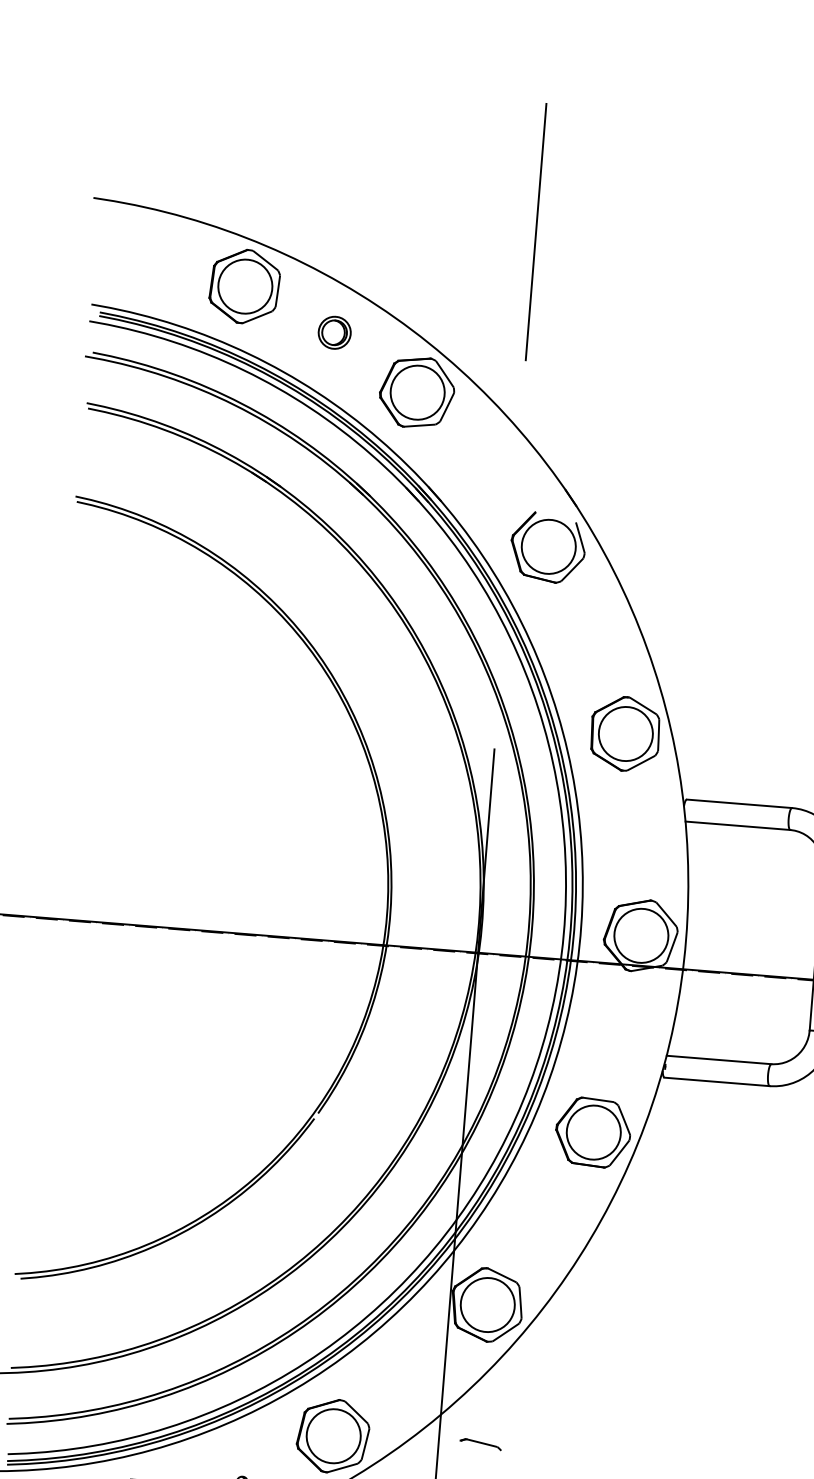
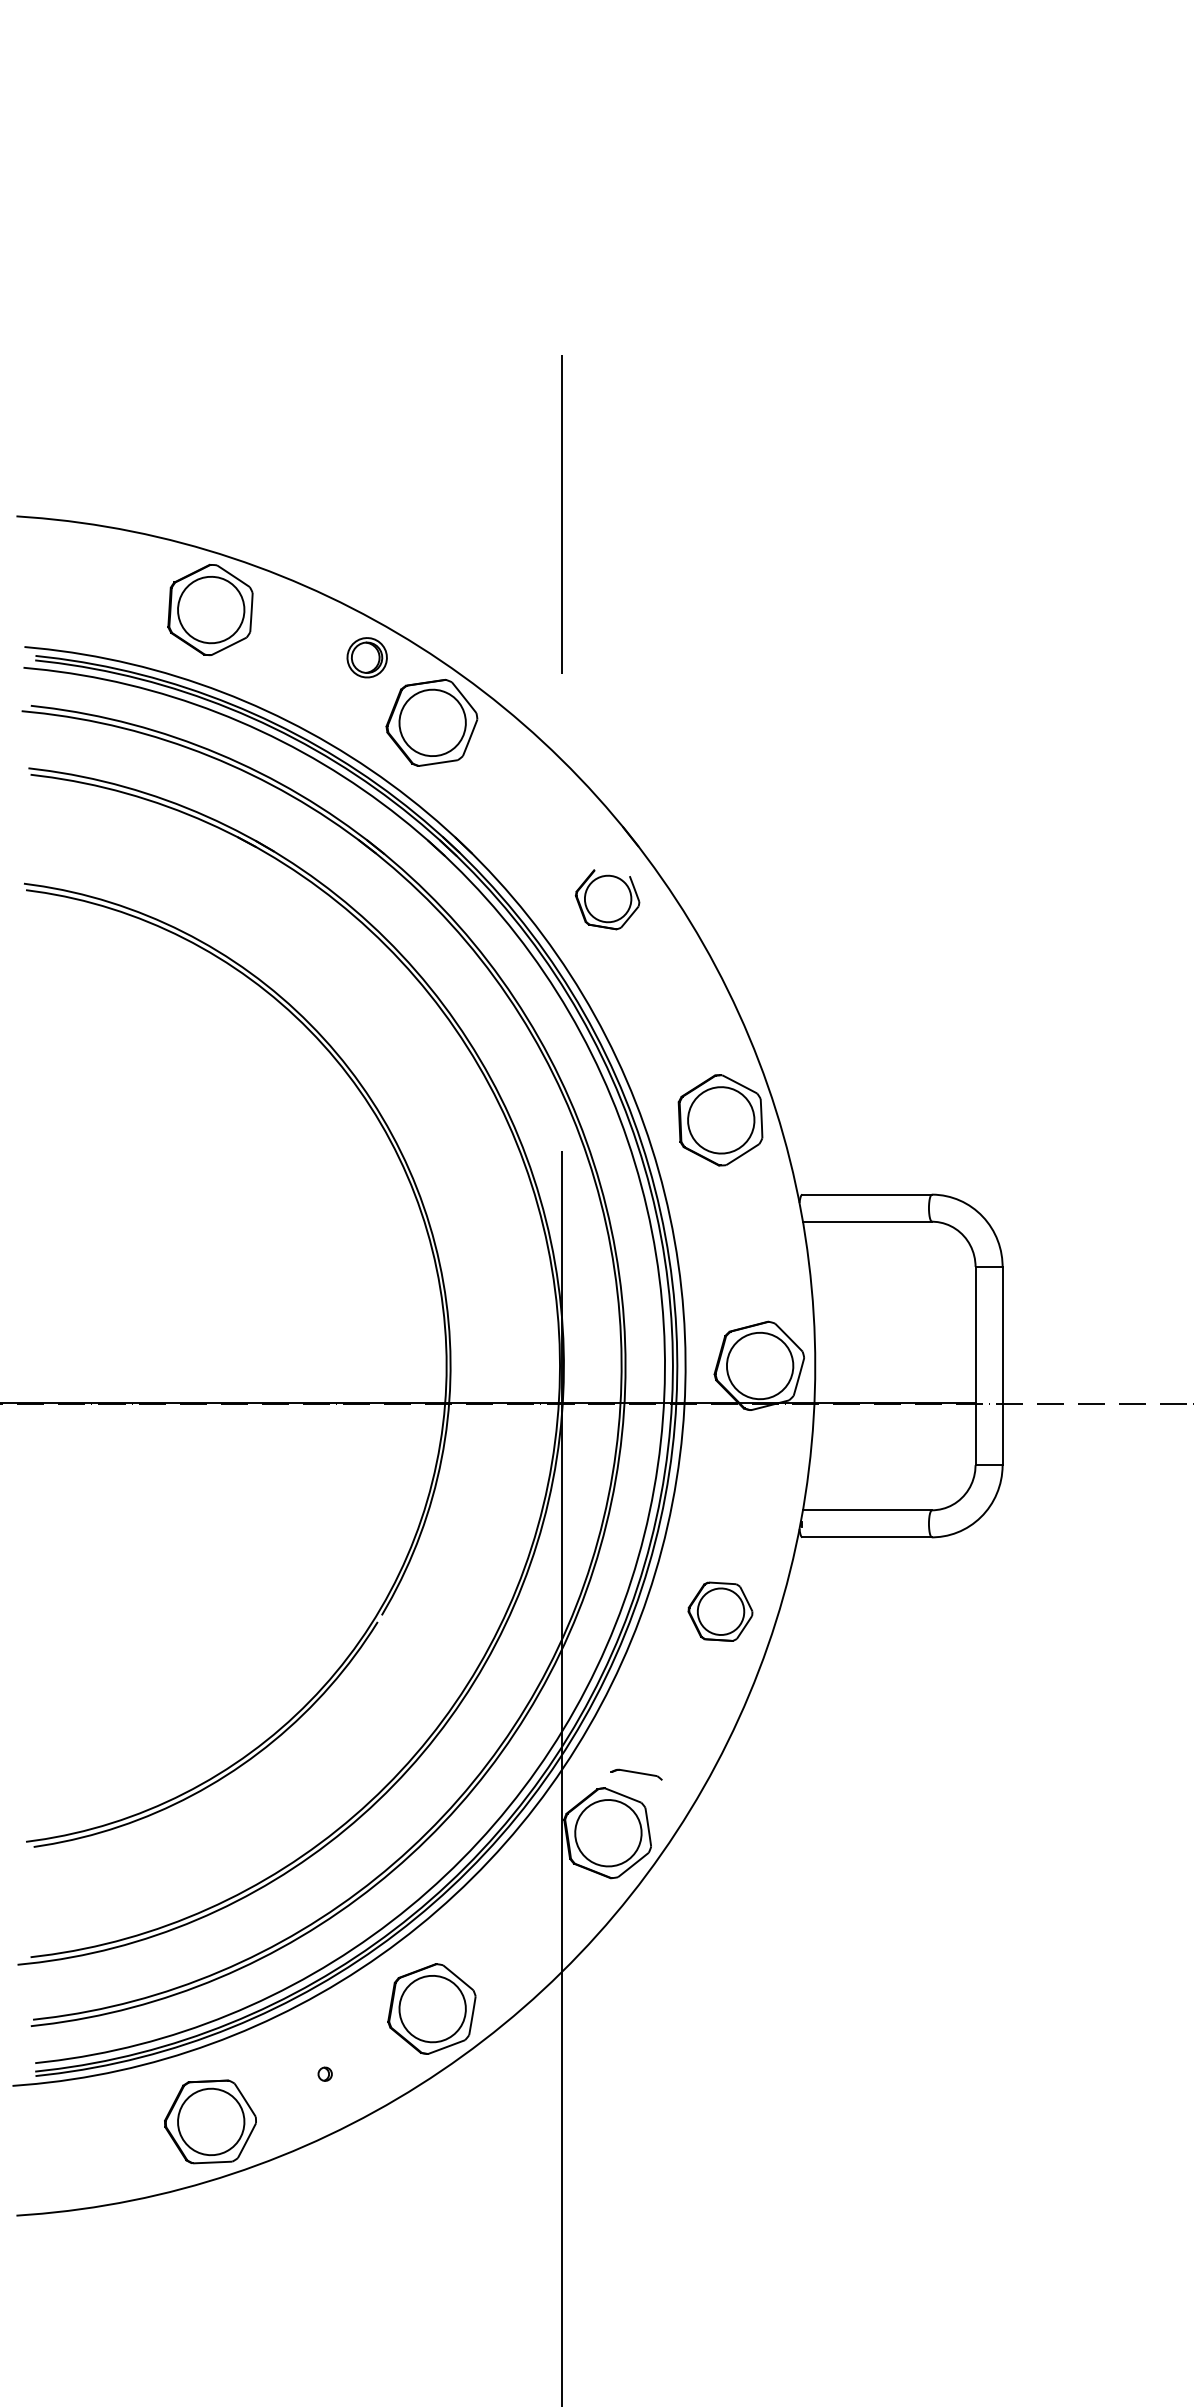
part: (334, 332) -> (366, 657), moved
part: (547, 547) -> (607, 899), size x0.7
part: (593, 1132) -> (720, 1611), size x0.7
part: (480, 1444) -> (636, 1774), moved

